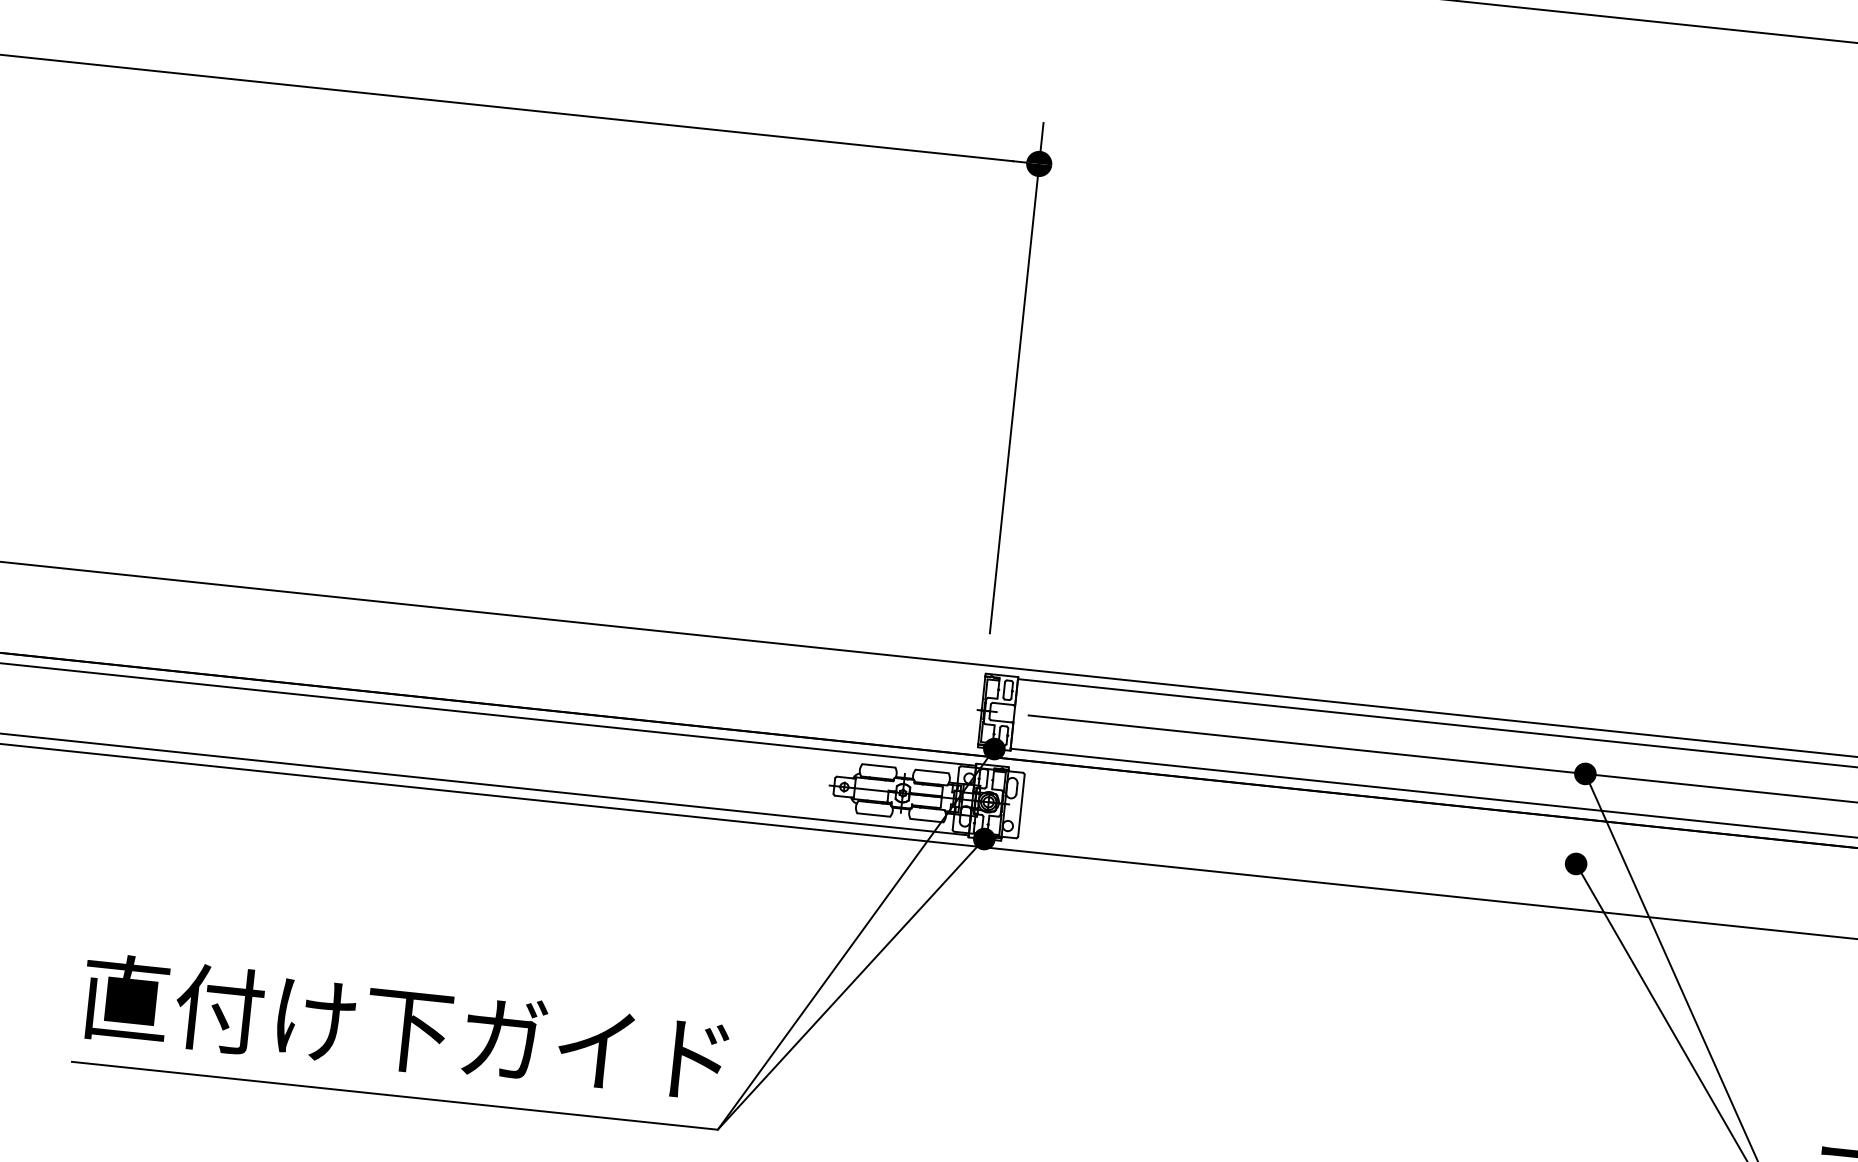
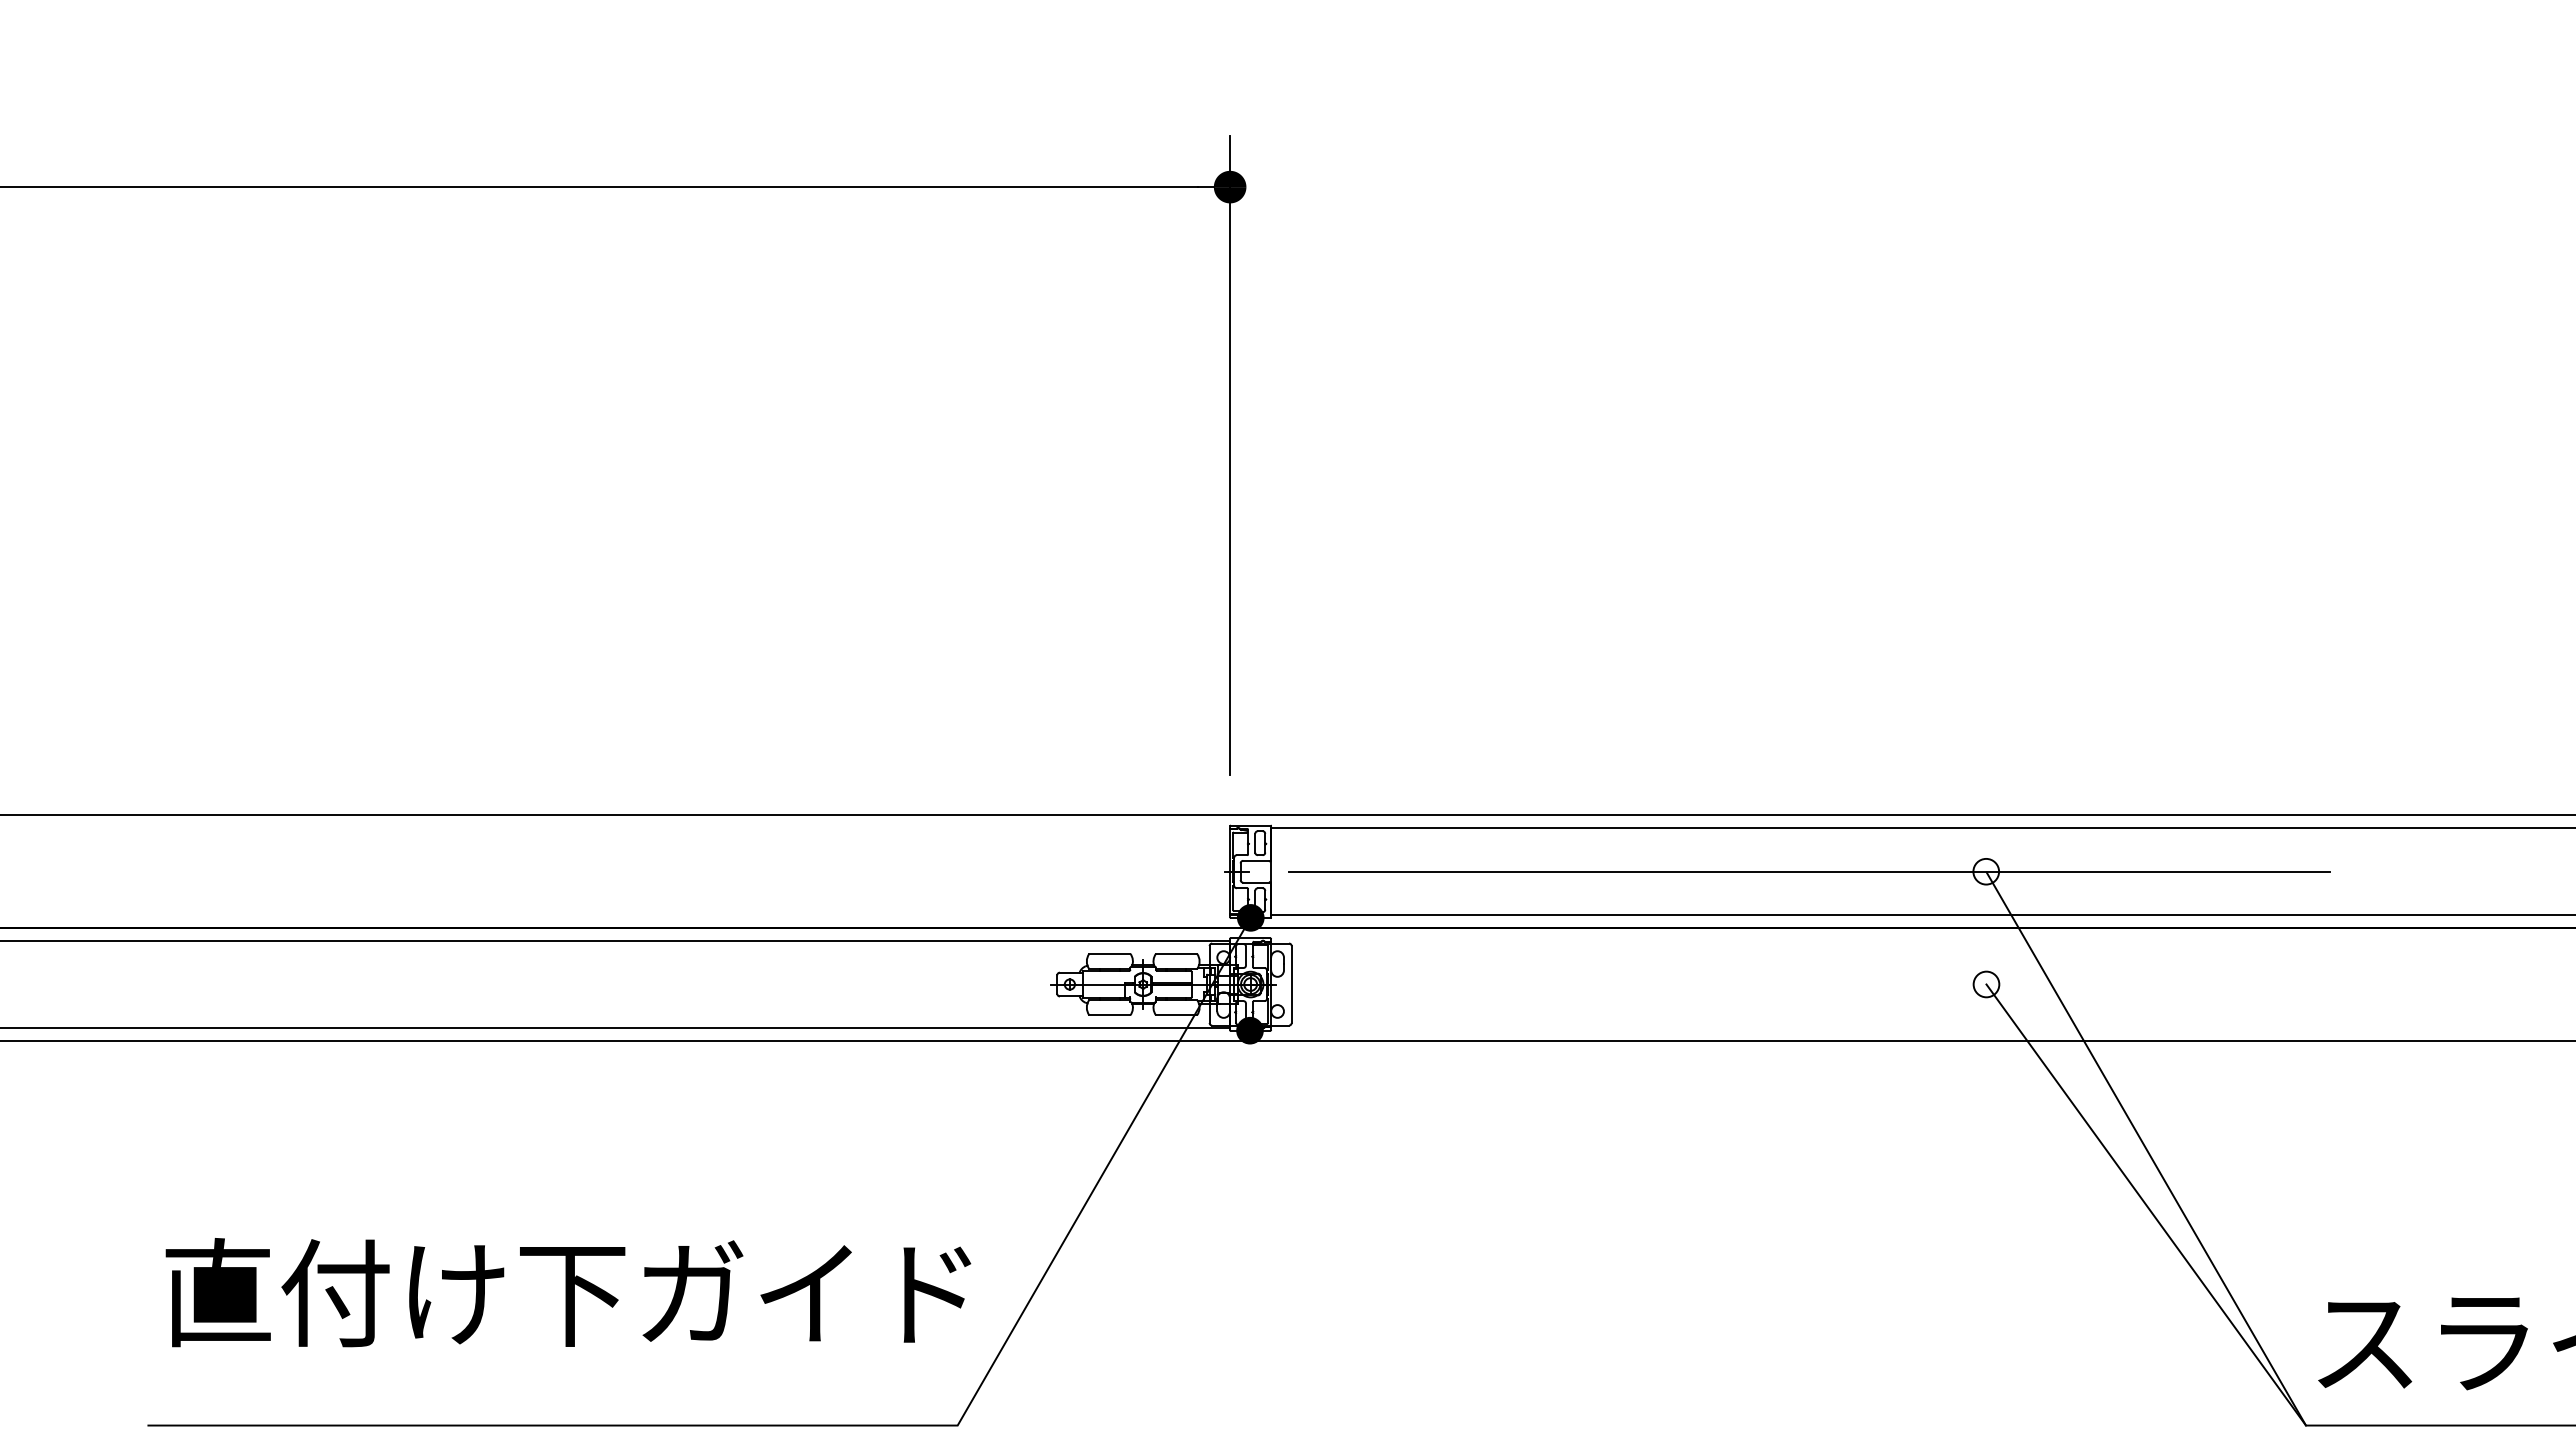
fill: (1585, 773) -> (1986, 871), removed
fill: (1576, 863) -> (1986, 984), removed
line: (850, 983) -> (1103, 1227), removed
text: (405, 1028) -> (568, 1292), moved

